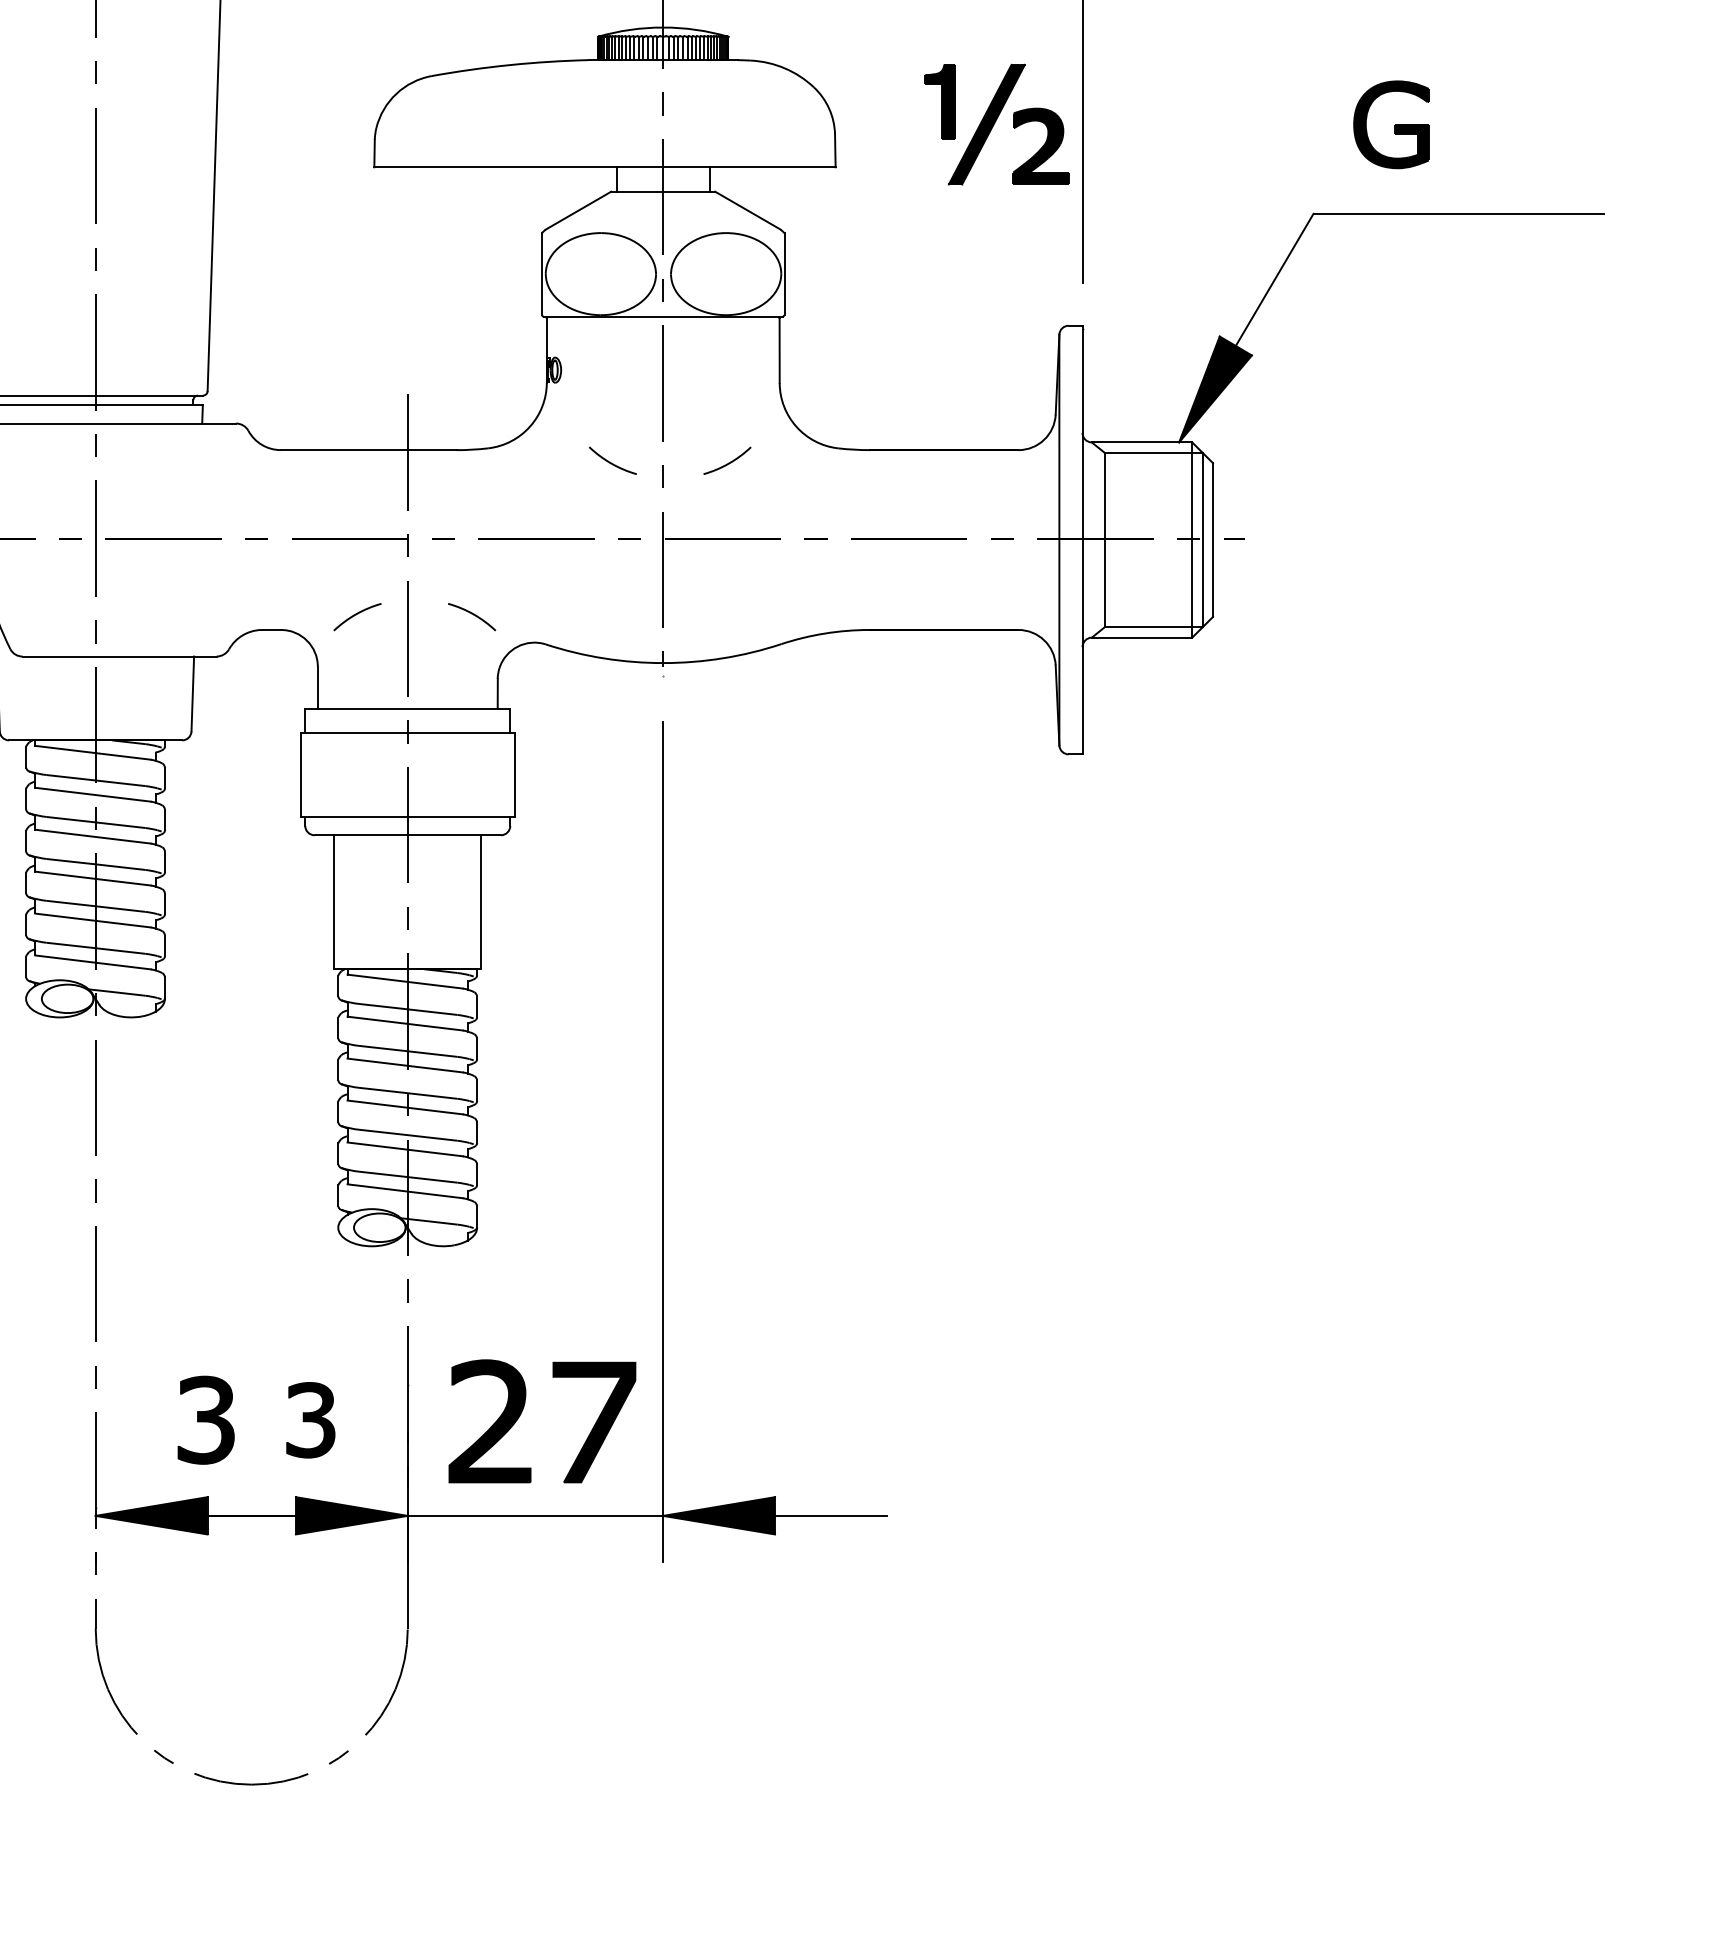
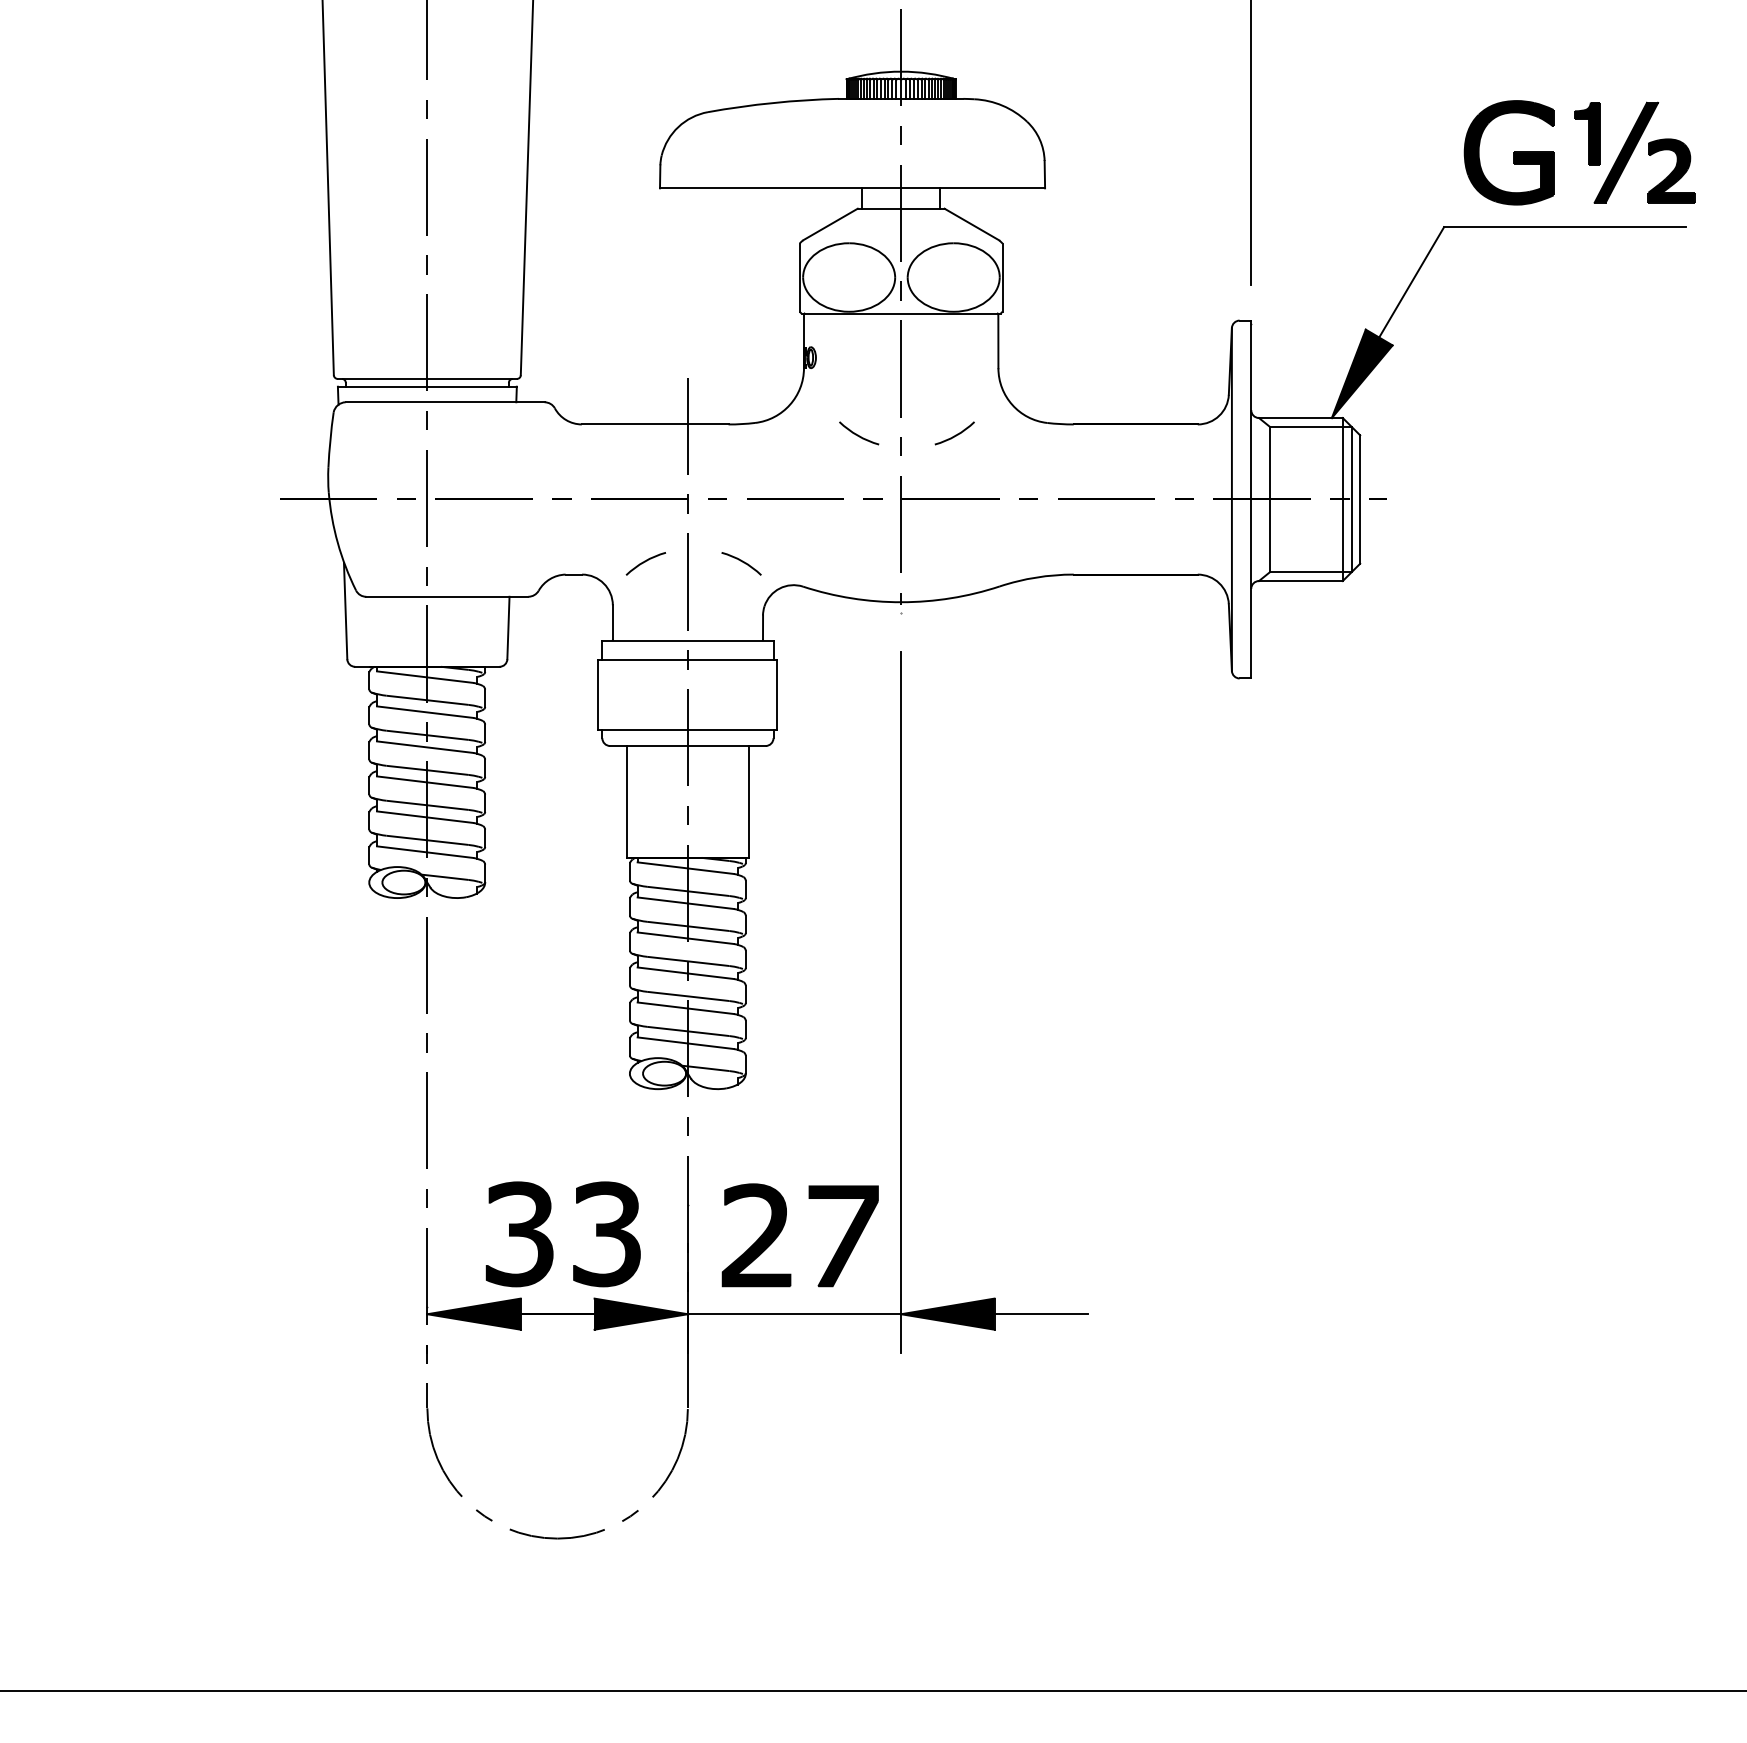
part: (996, 124) -> (1634, 152), moved
part: (1390, 124) -> (1508, 152), size x1.43
part: (206, 1420) -> (519, 1234), size x1.43
part: (310, 1420) -> (606, 1234), size x1.67

